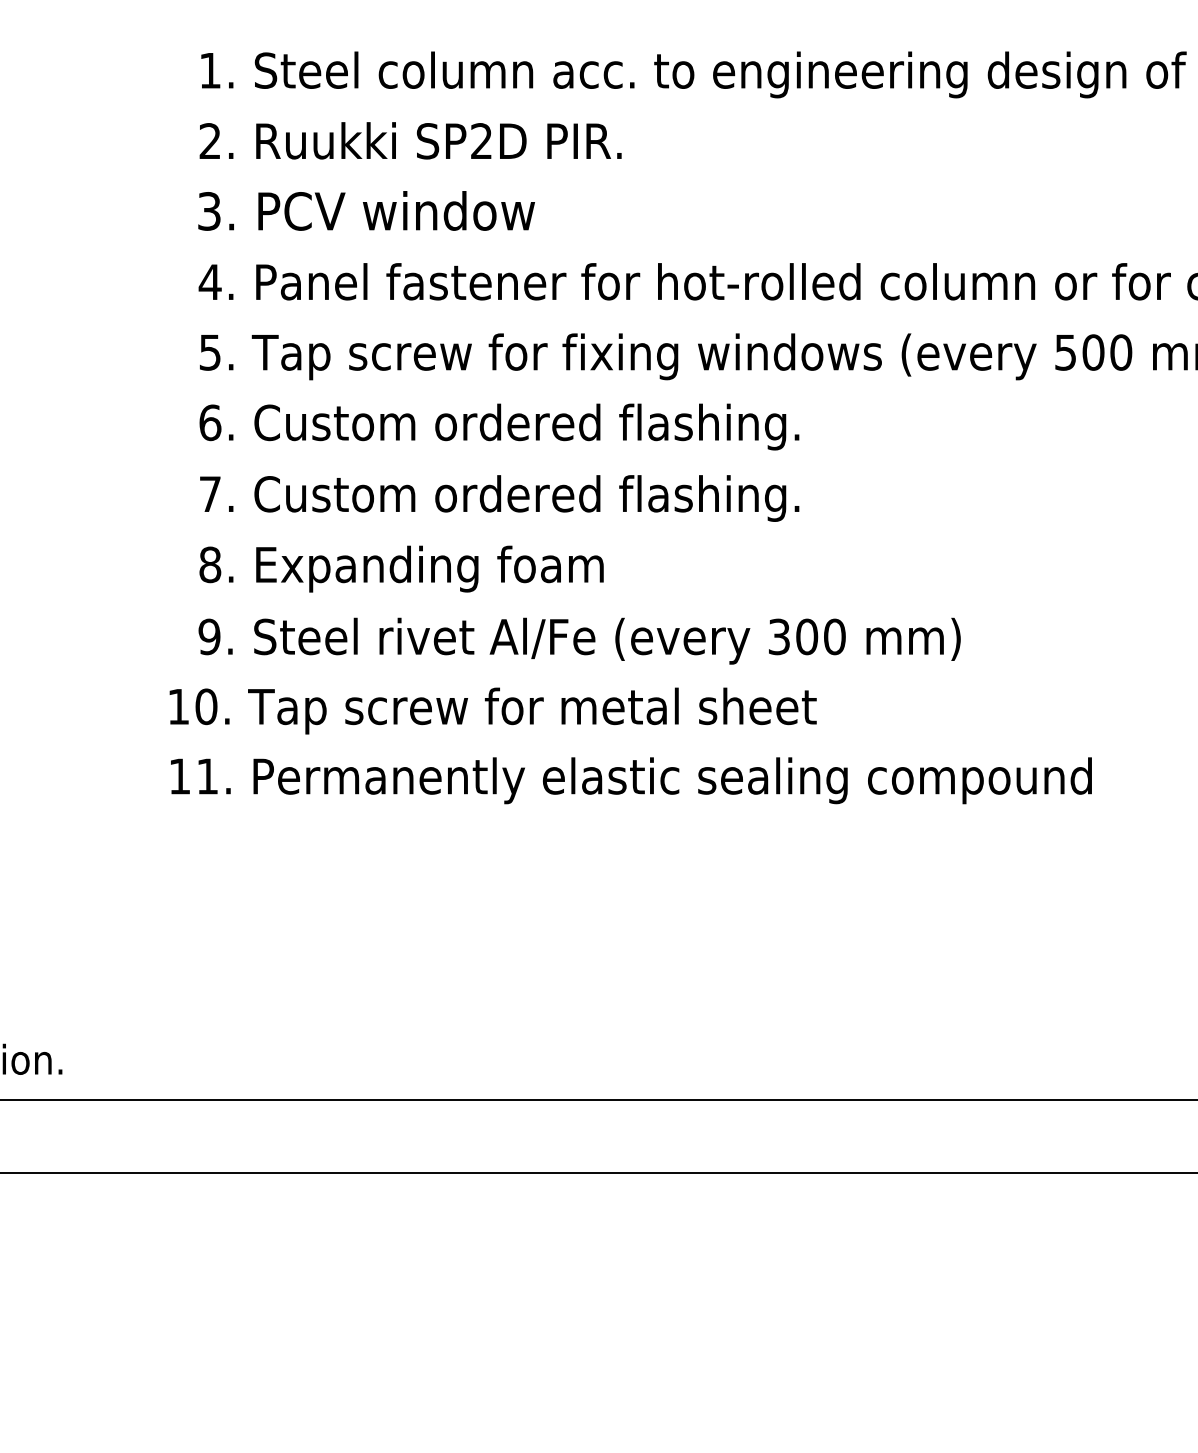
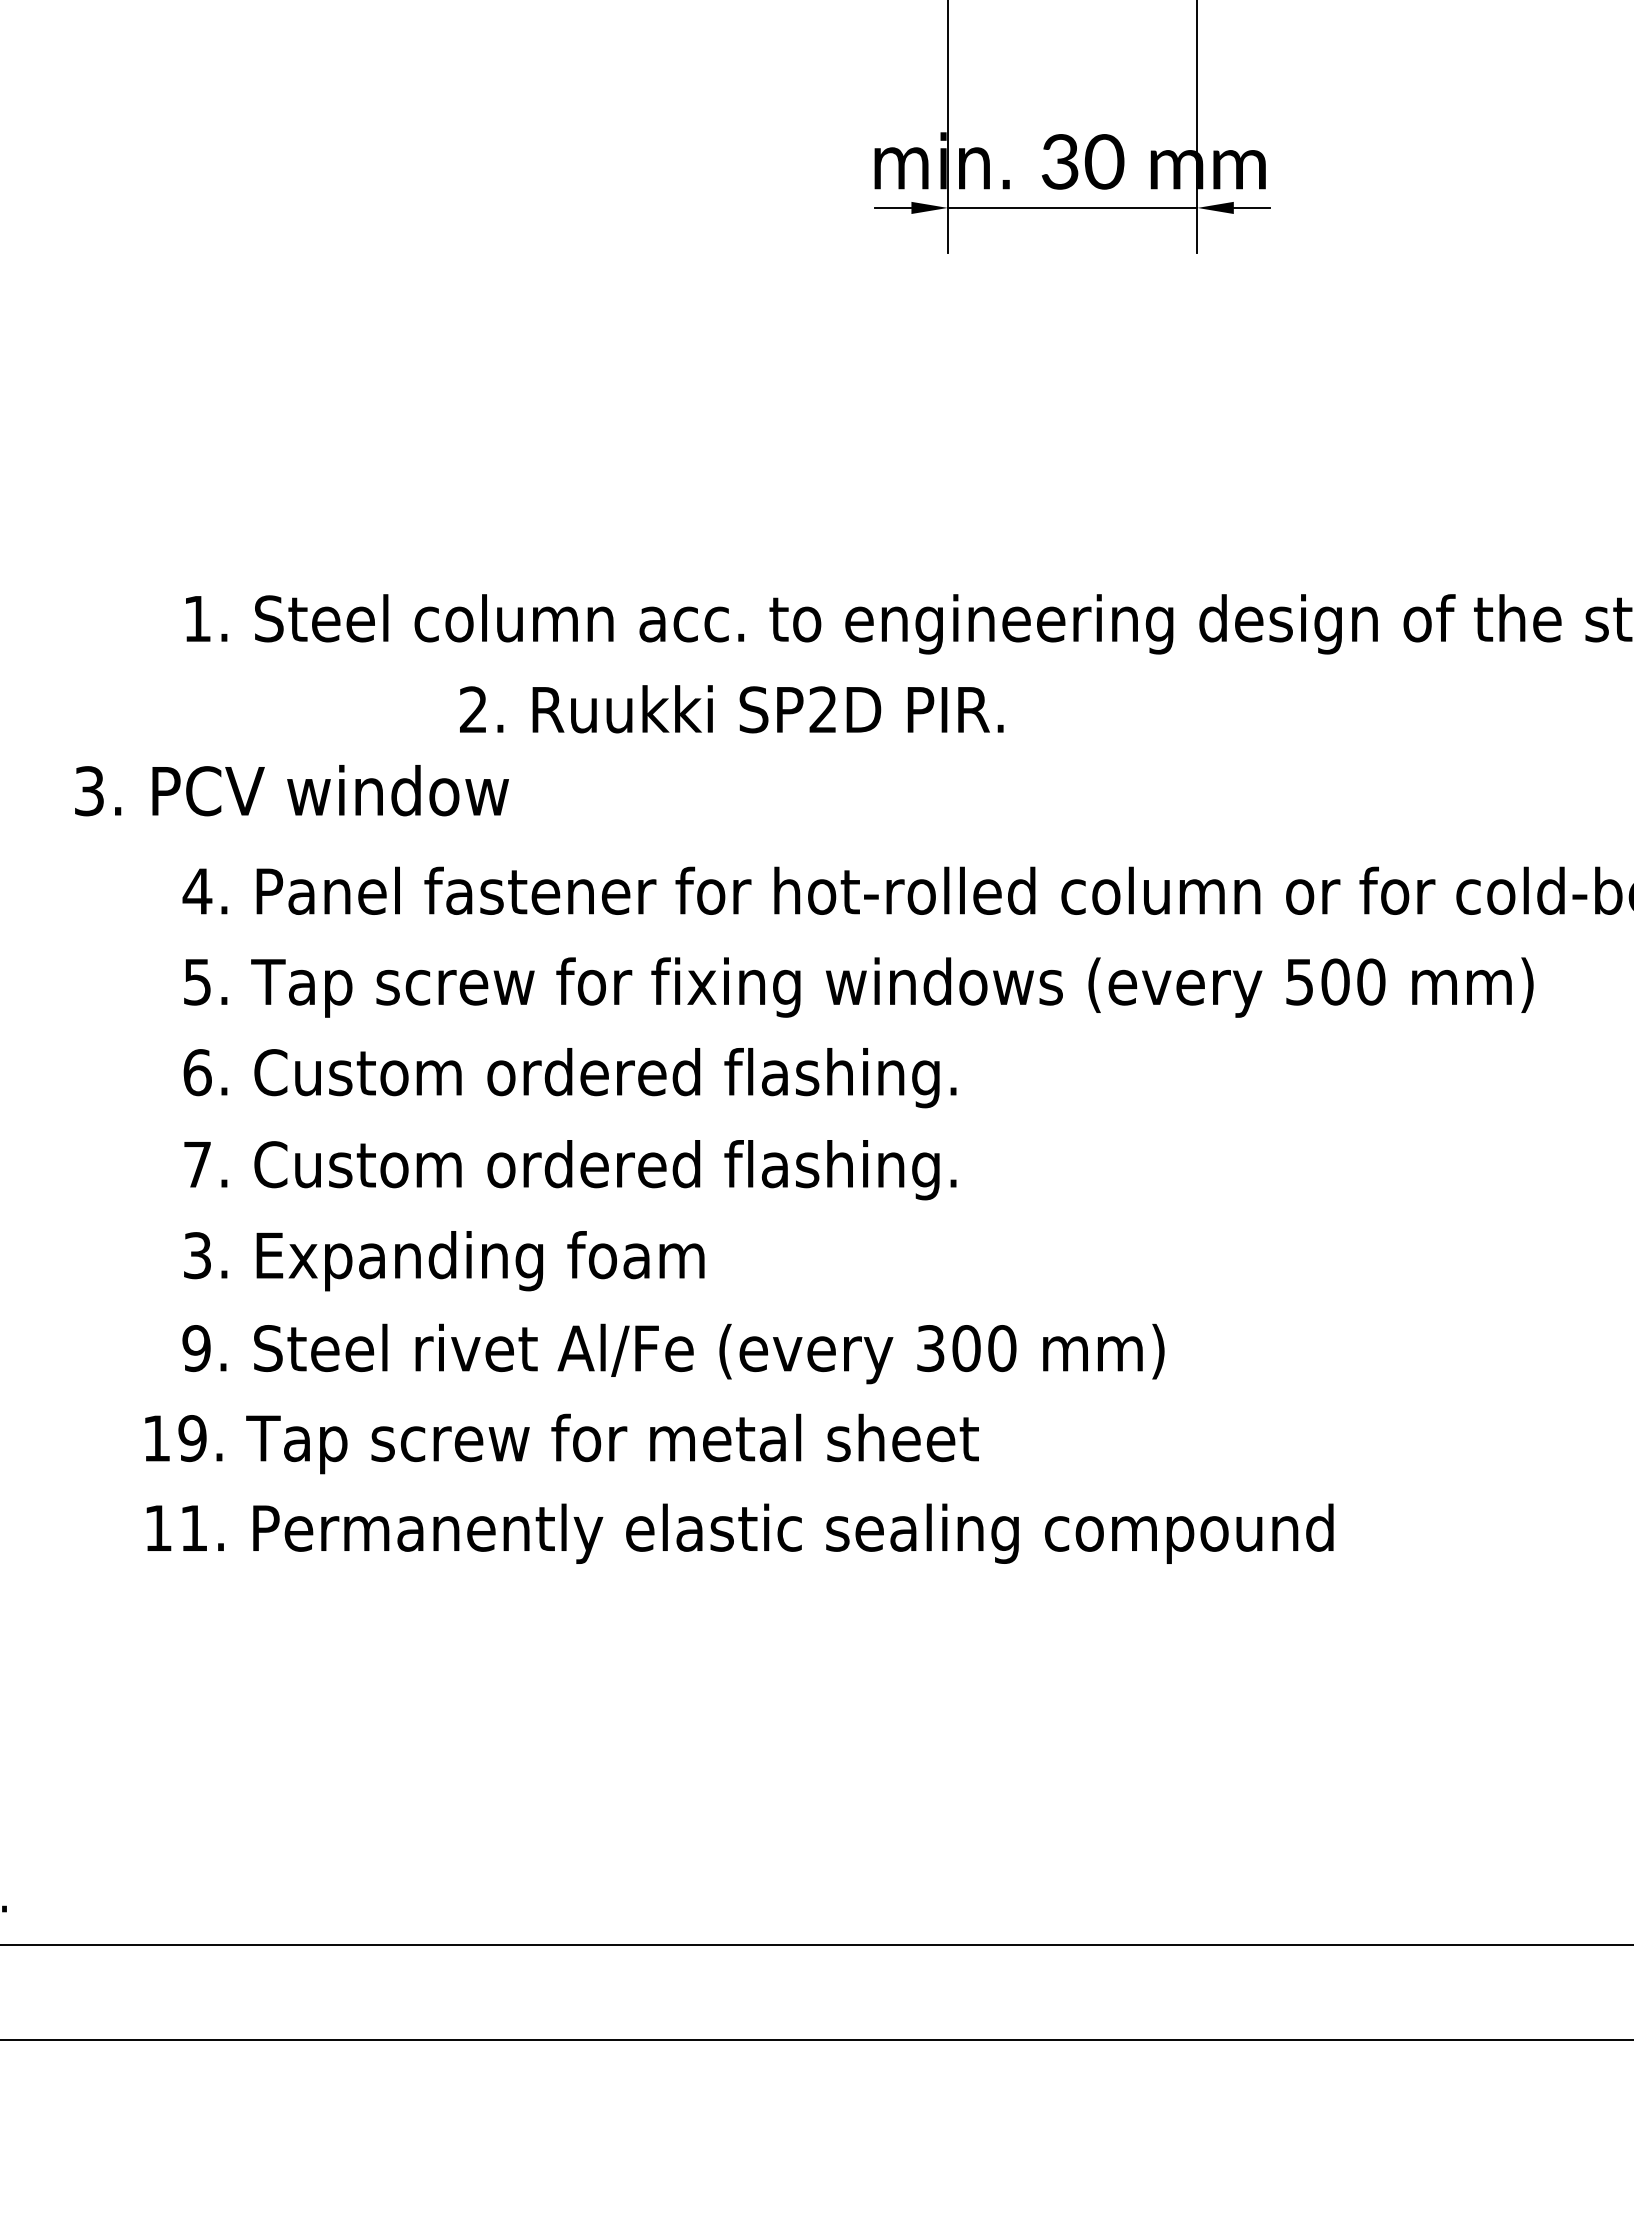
text: (410, 141) -> (731, 709), moved
text: (366, 210) -> (291, 790), moved
text: (210, 564) -> (197, 1255), 8. -> 3.
text: (206, 706) -> (192, 1438), 10. -> 19.

